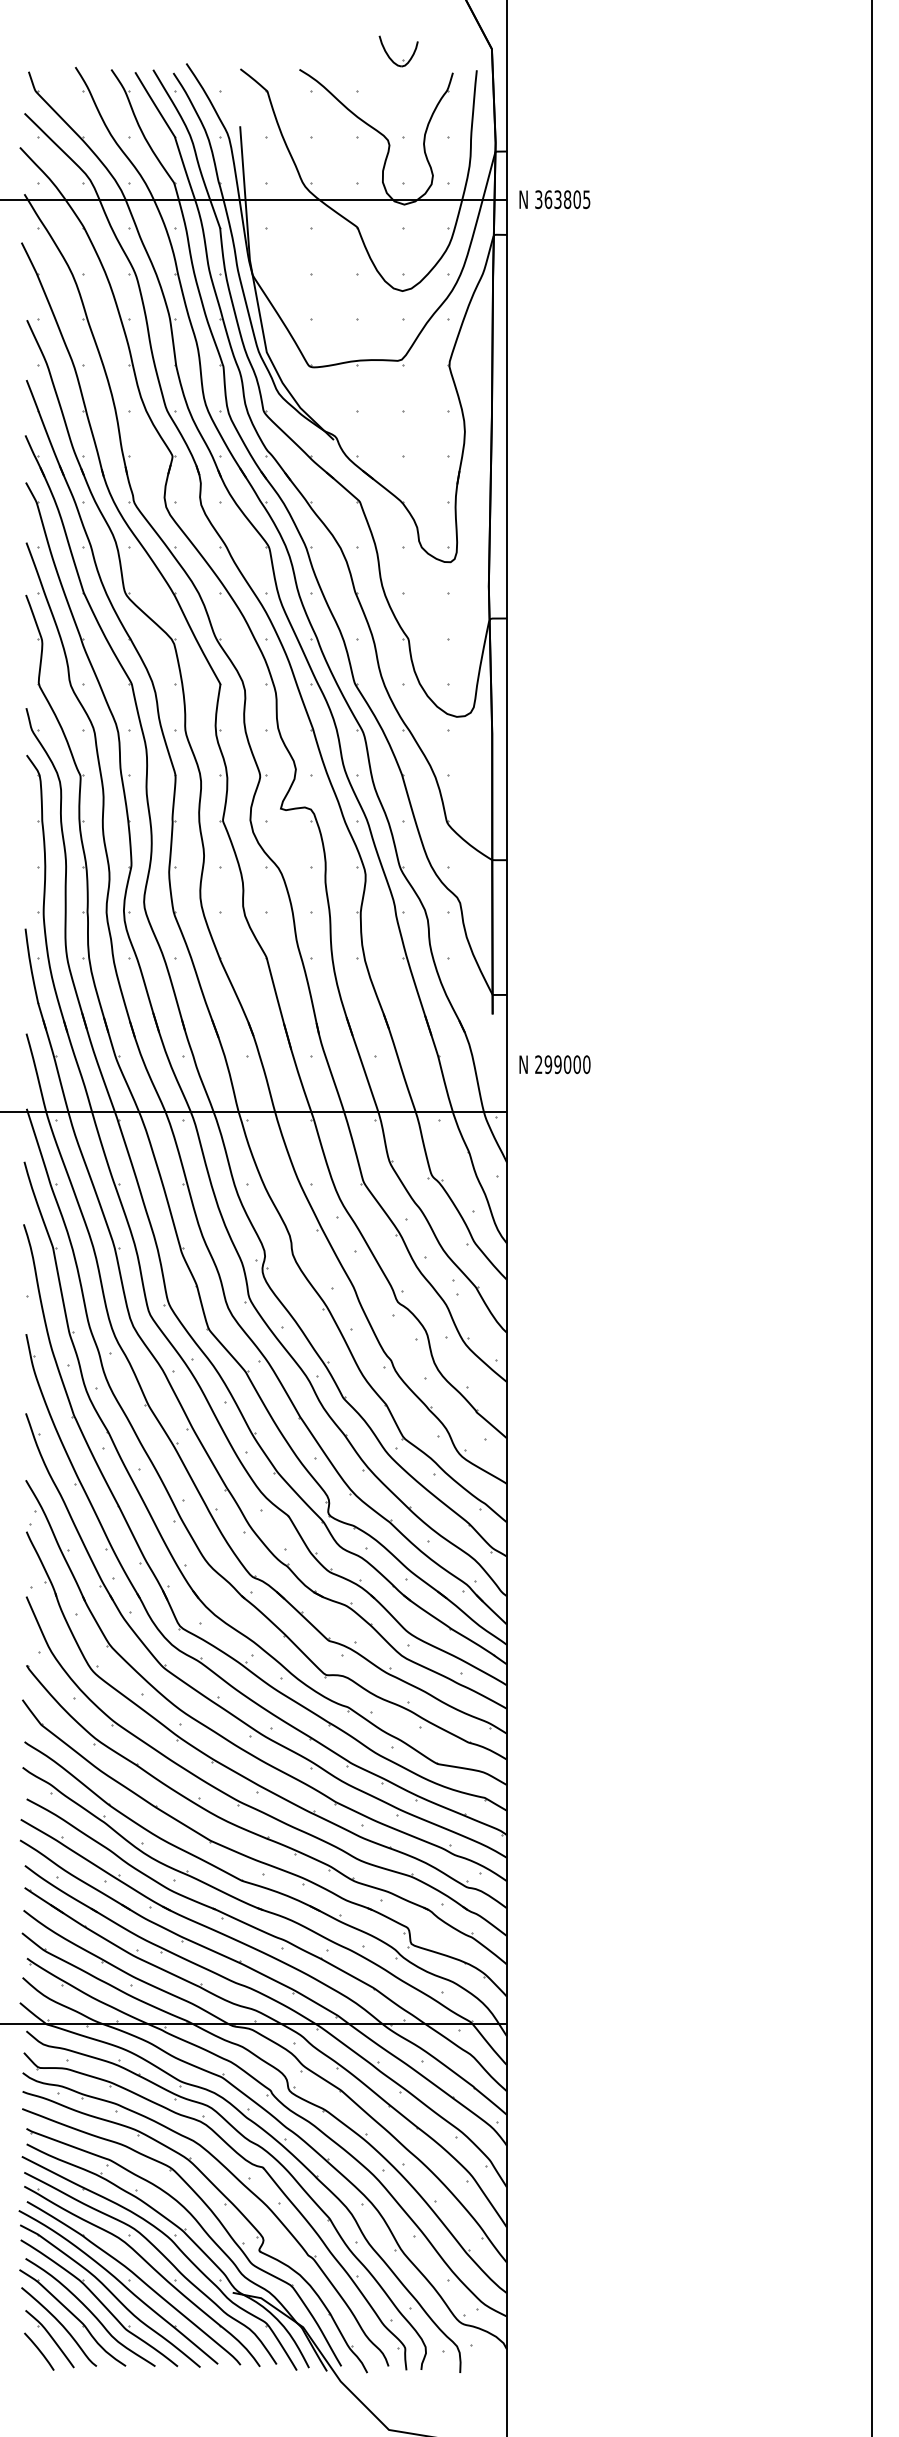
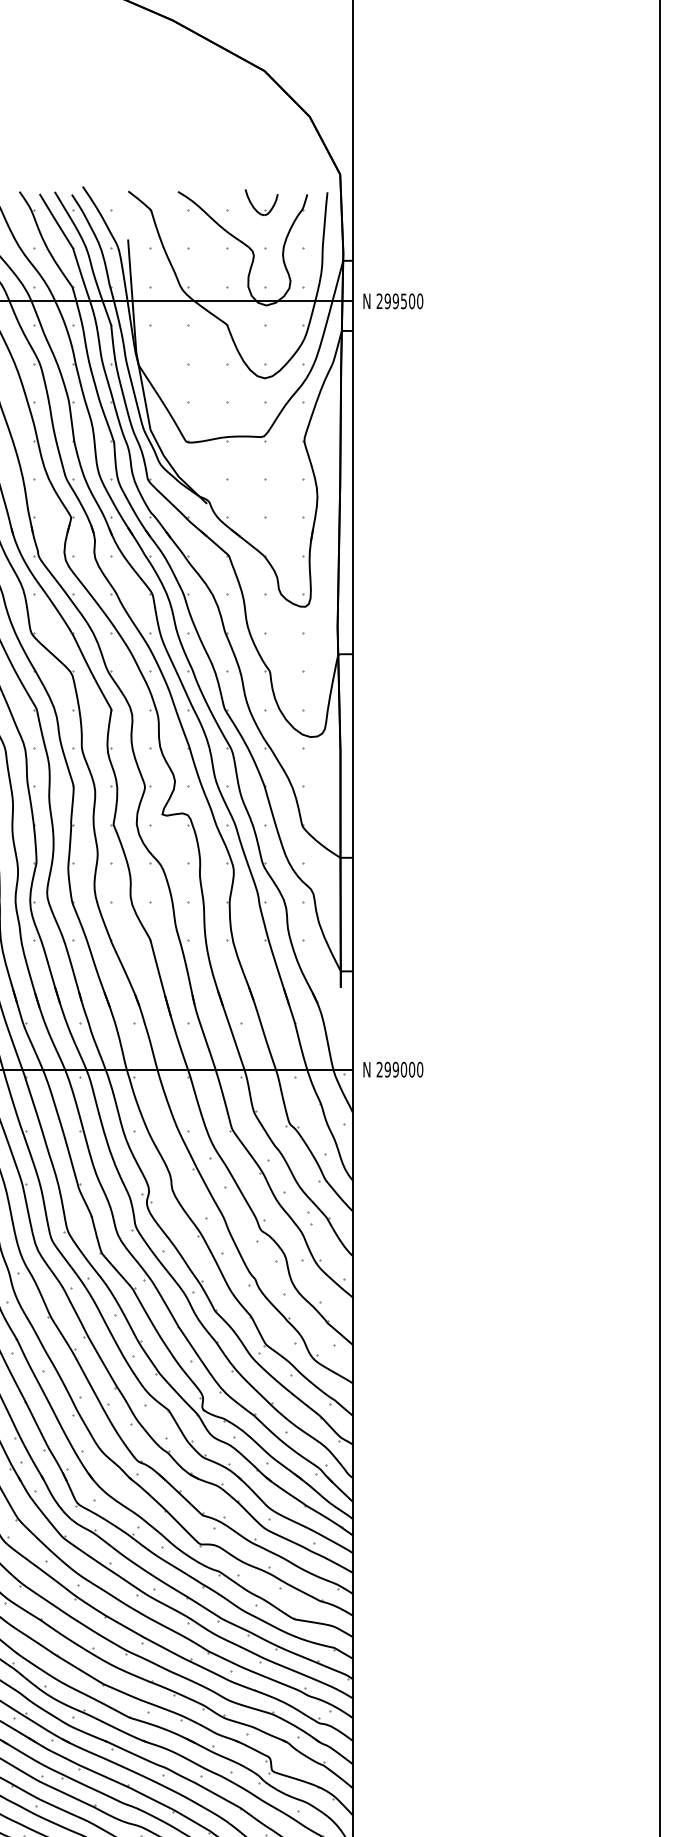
part: (403, 59) -> (265, 209), moved
text: (562, 199) -> (399, 301), 363805 -> 299500
text: (554, 1064) -> (392, 1069), moved

